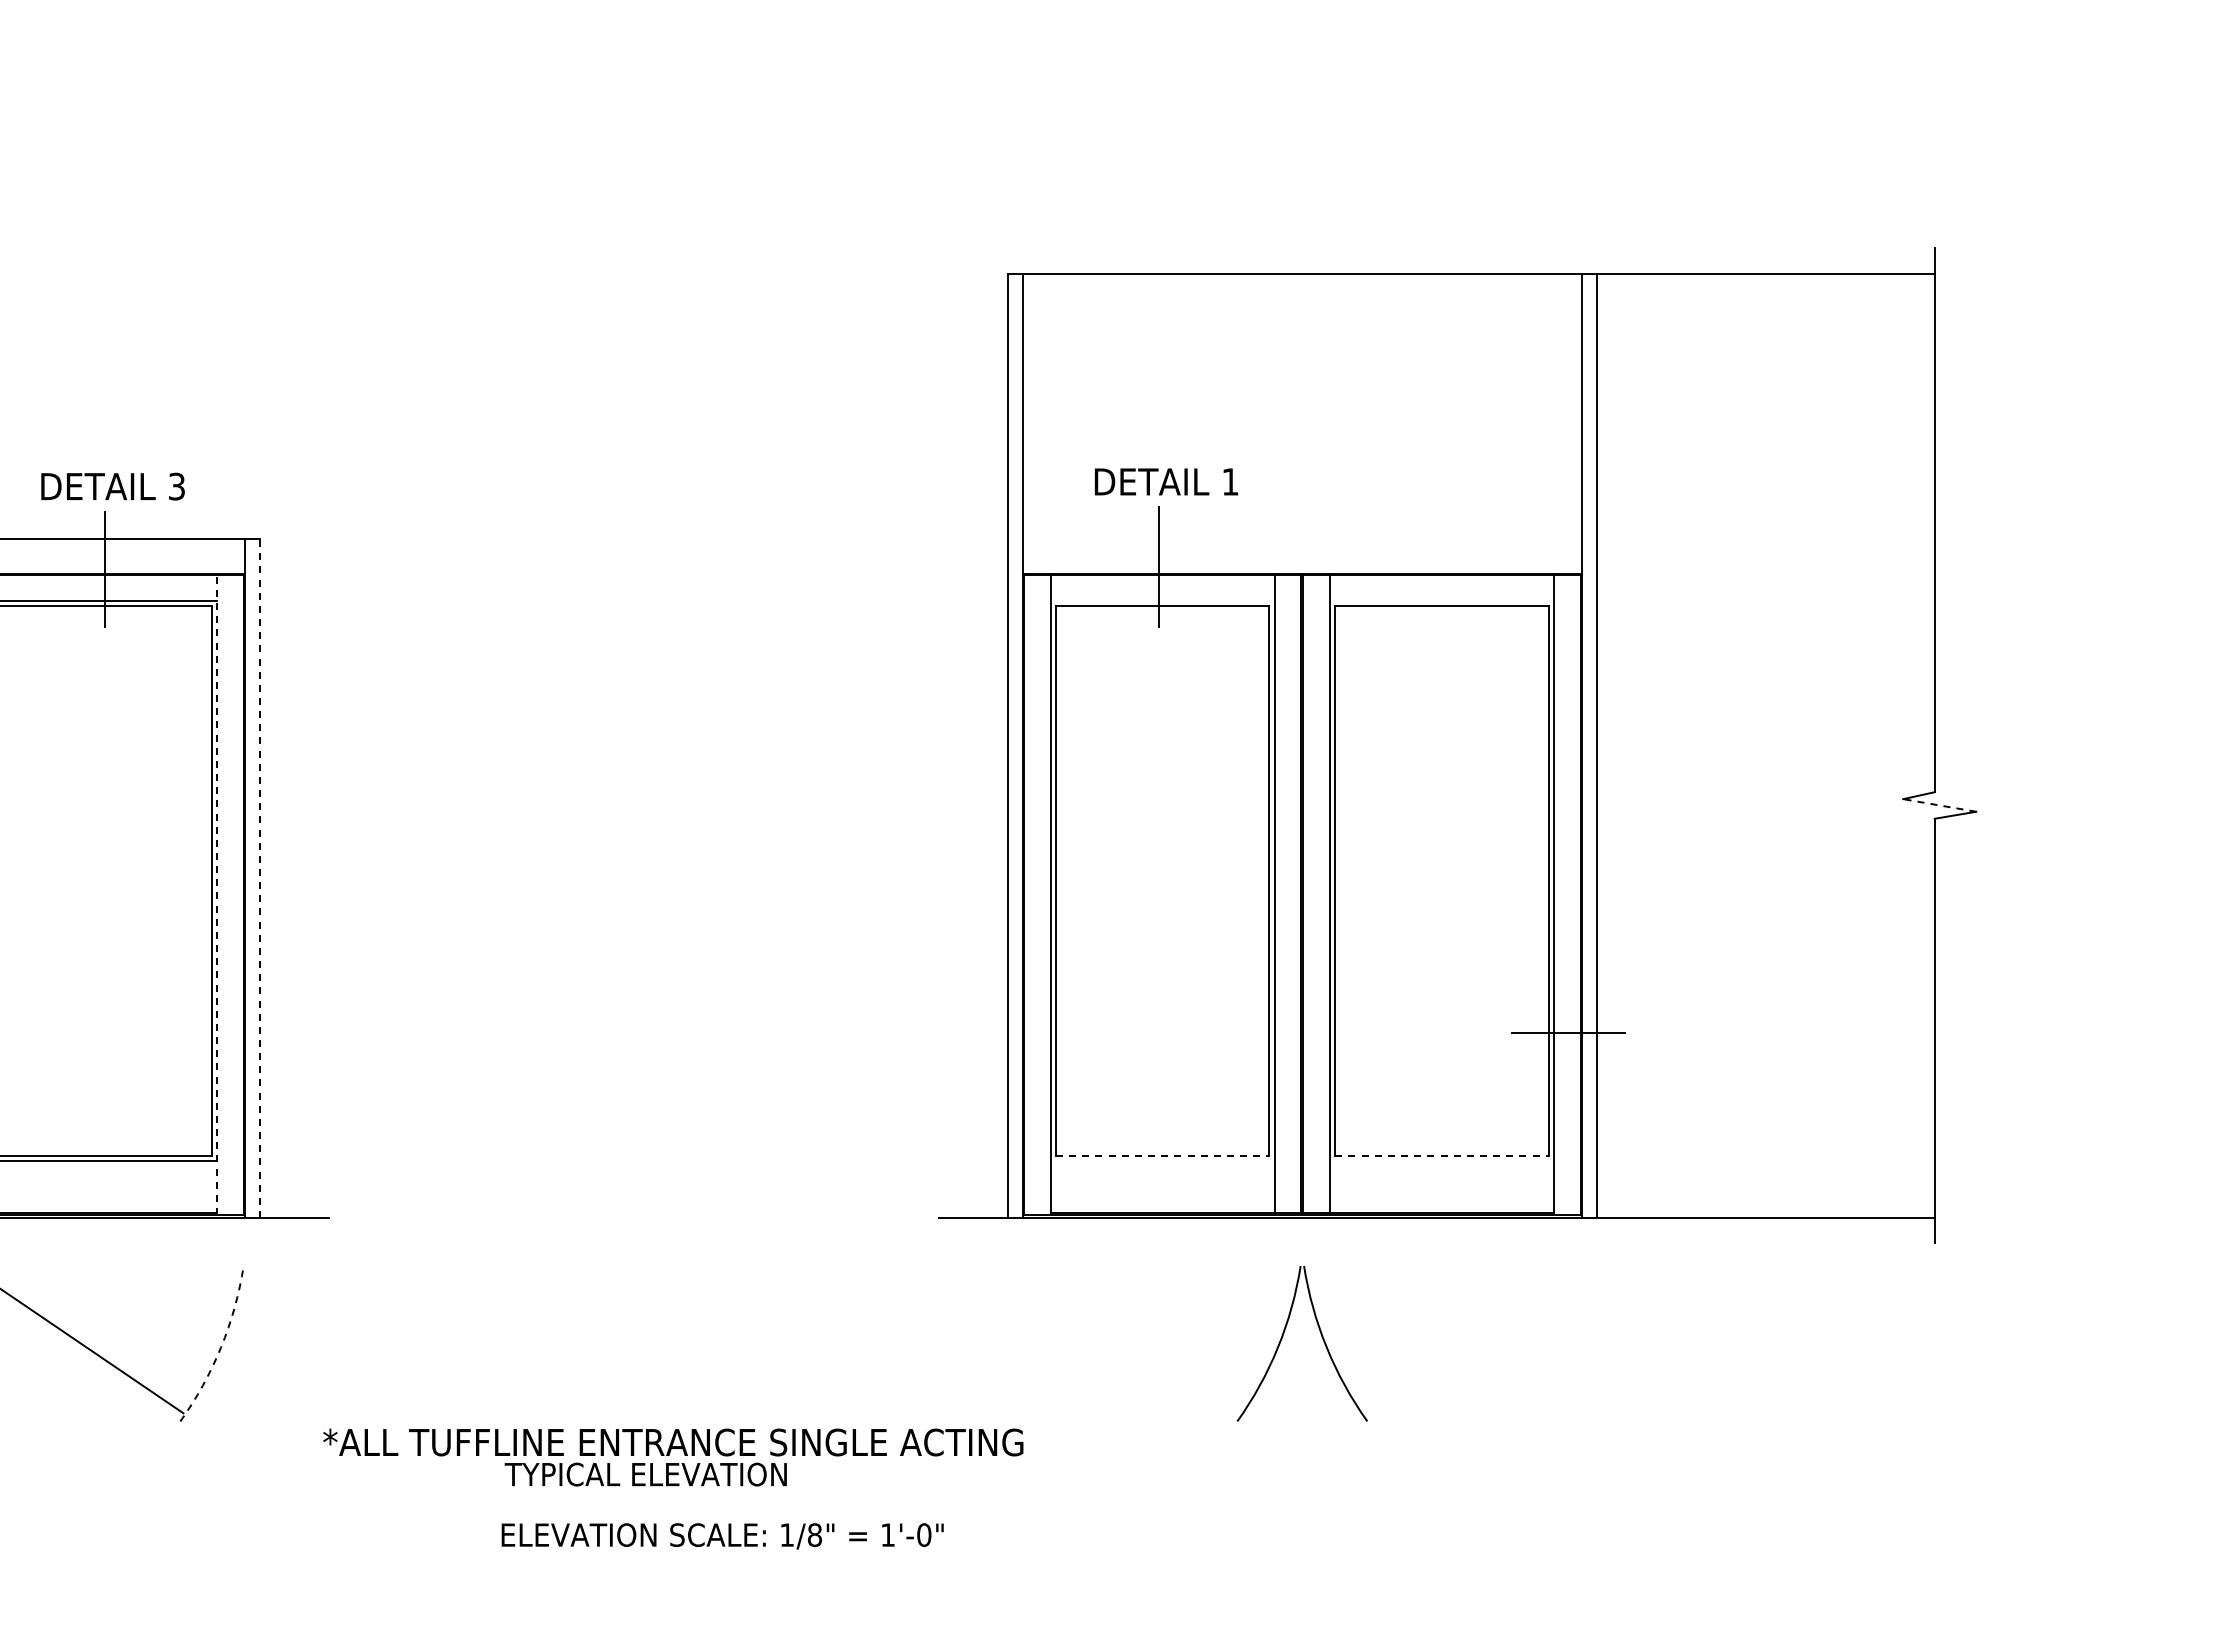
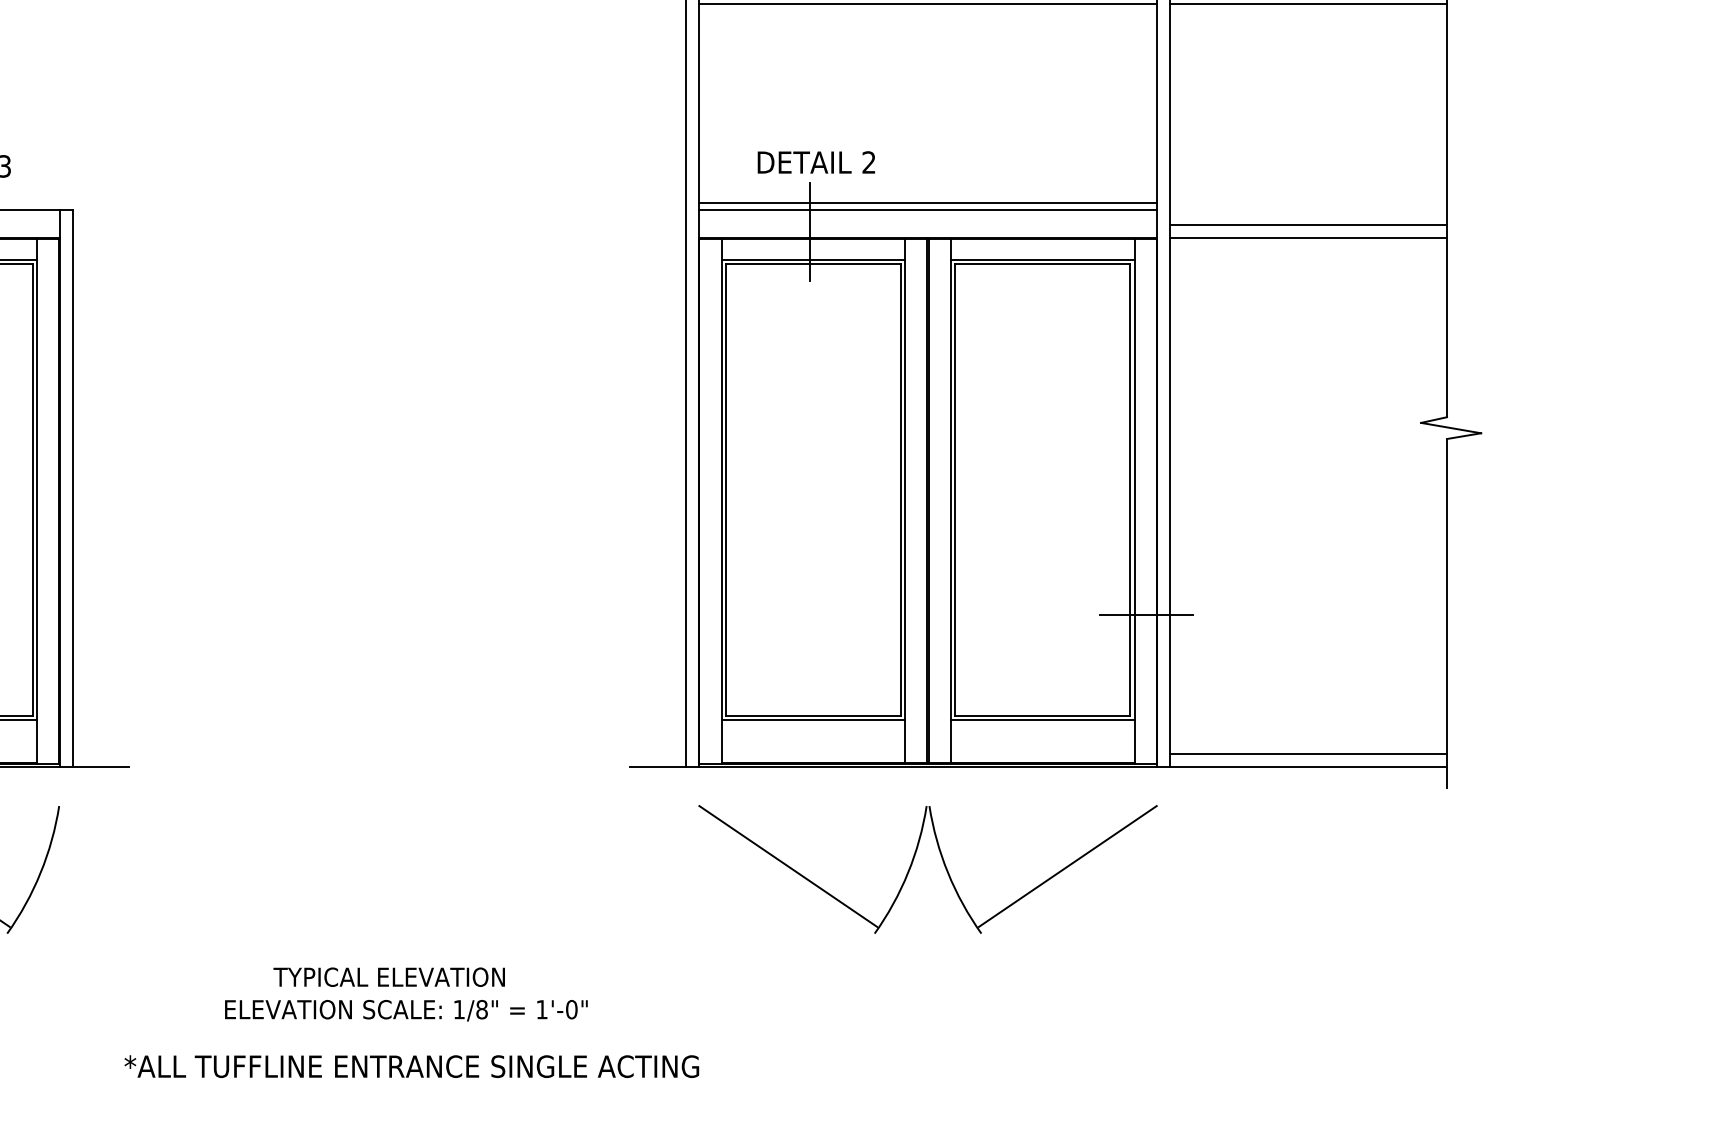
line: (1302, 289) -> (928, 4), added
line: (1765, 289) -> (1308, 4), added
text: (1230, 481) -> (869, 162), 1 -> 2
line: (1302, 531) -> (928, 203), added
line: (1302, 539) -> (928, 209), added
line: (1765, 558) -> (1308, 225), added
line: (1765, 573) -> (1308, 237), added
line: (1162, 600) -> (813, 259), added
line: (1442, 600) -> (1043, 259), added
line: (1939, 805) -> (1450, 428), dashed -> solid
line: (259, 878) -> (72, 488), dashed -> solid
line: (216, 894) -> (36, 501), dashed -> solid
line: (1162, 1155) -> (813, 715), dashed -> solid
line: (1442, 1155) -> (1043, 715), dashed -> solid
line: (1162, 1161) -> (813, 720), added
line: (1442, 1161) -> (1043, 720), added
line: (1765, 1202) -> (1308, 753), added
line: (1131, 1339) -> (787, 866), added
line: (1472, 1339) -> (1067, 866), added
arc: (221, 1347) -> (40, 872), dashed -> solid
text: (673, 1442) -> (411, 1066), moved
text: (722, 1536) -> (406, 1010), moved

